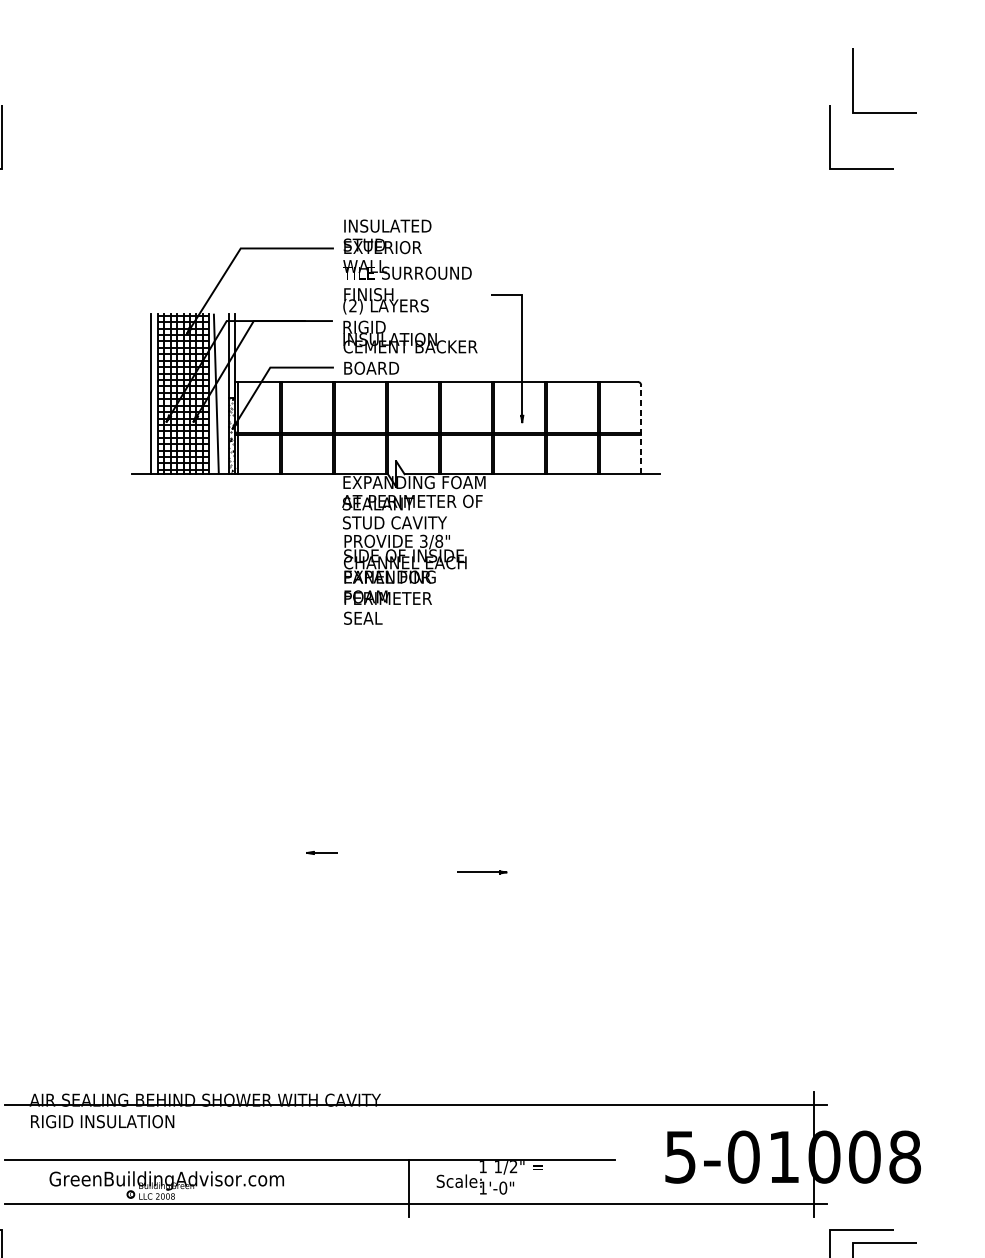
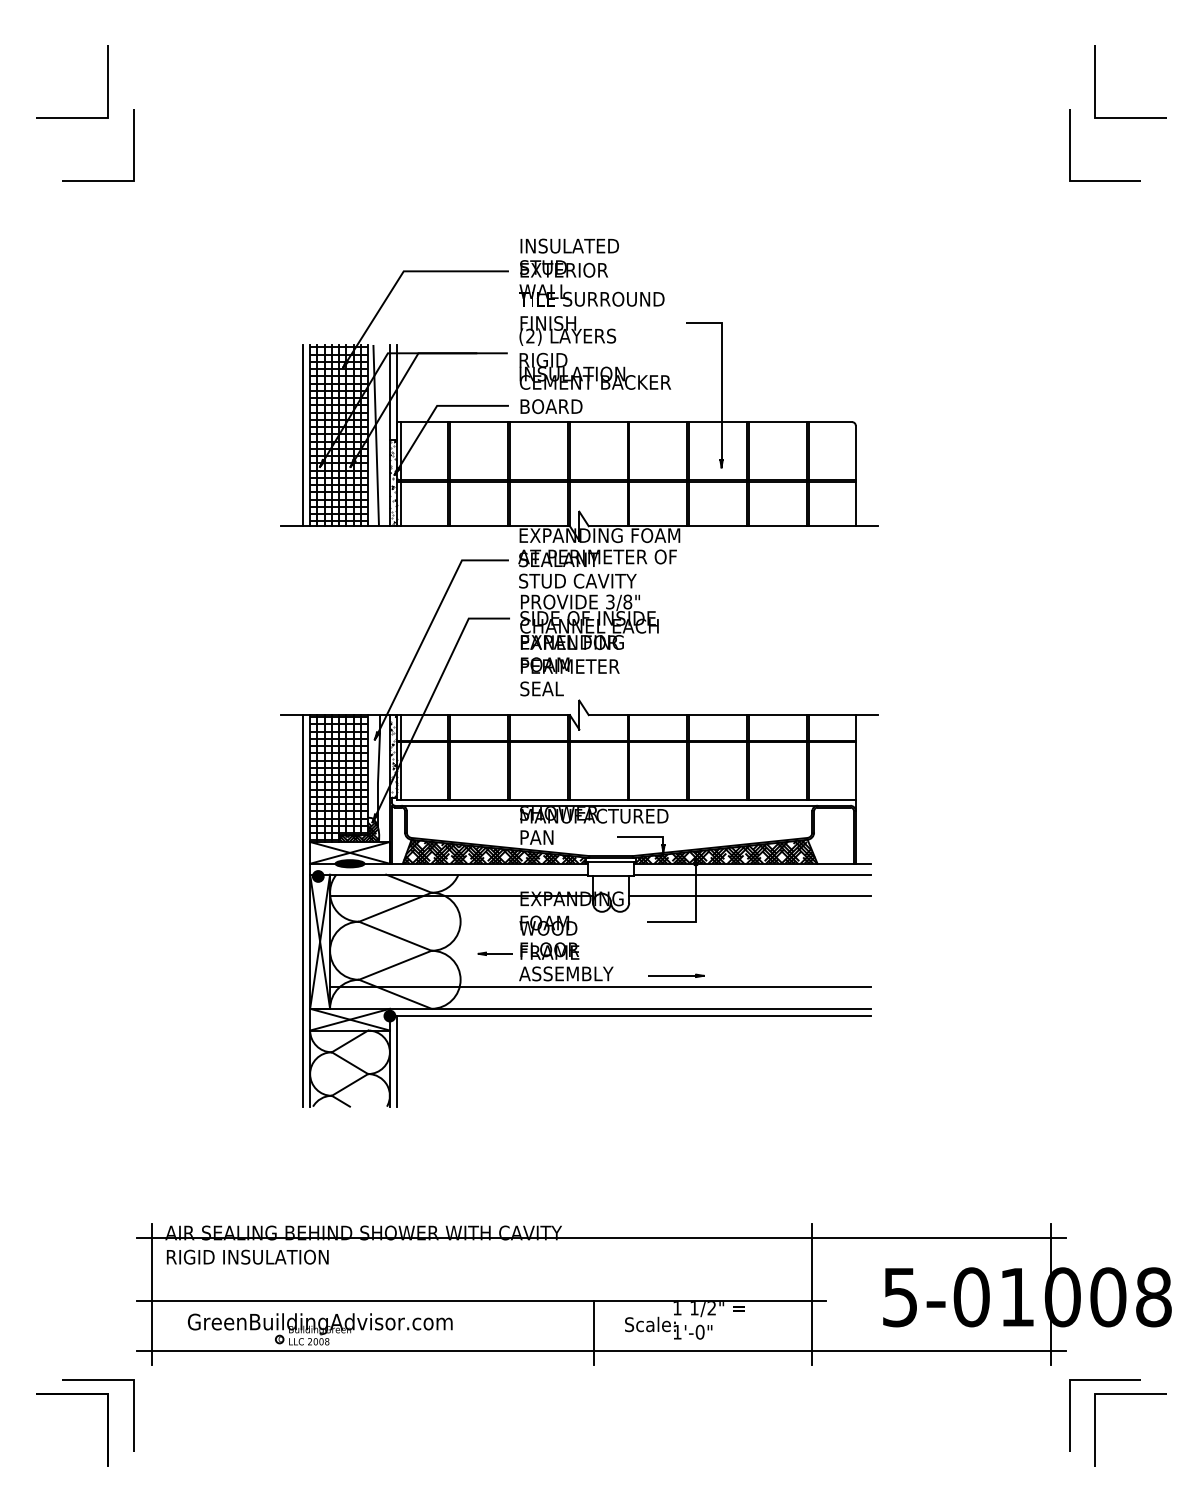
line: (640, 429) -> (855, 475), dashed -> solid
part: (396, 746) -> (579, 833), added
line: (17, 1154) -> (151, 1294), added
line: (601, 1154) -> (811, 1294), added

